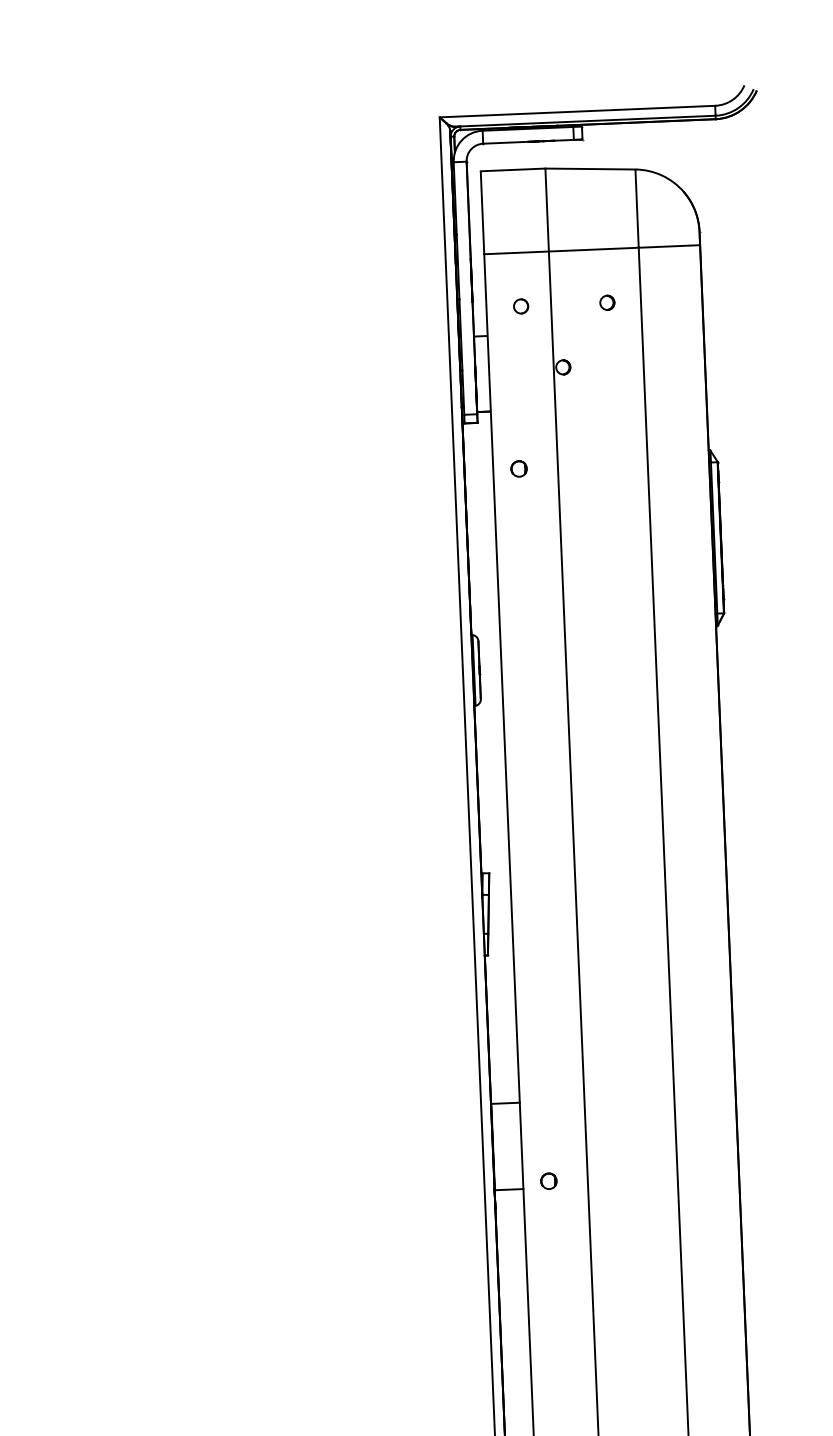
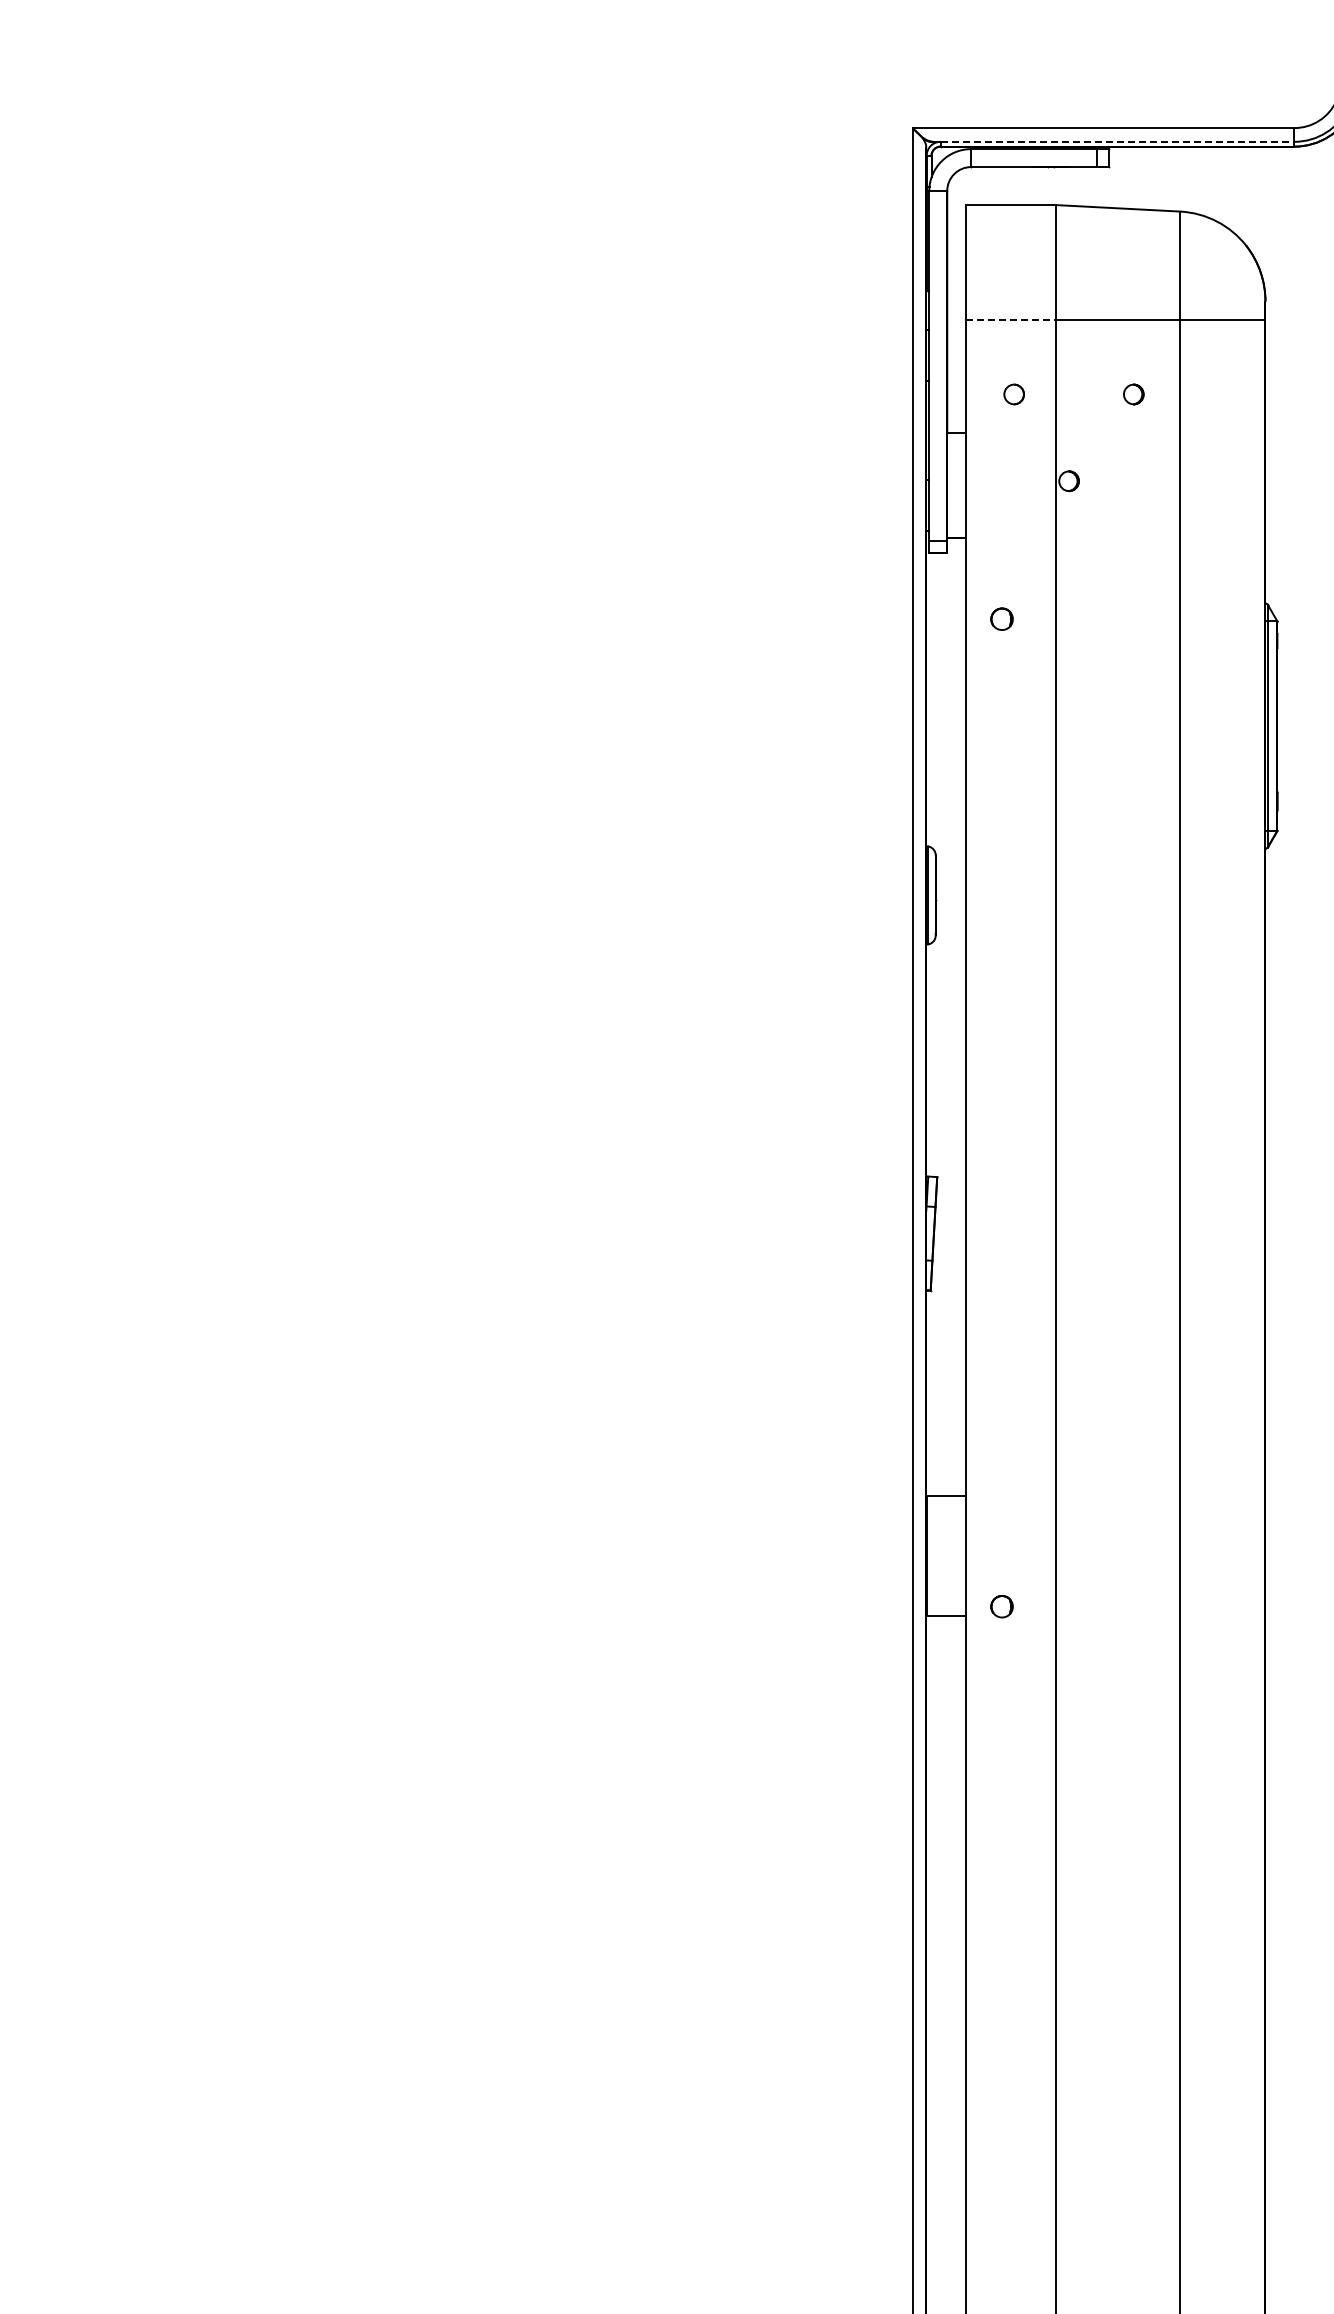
line: (587, 120) -> (1117, 141), solid -> dashed
line: (516, 253) -> (1011, 320), solid -> dashed

